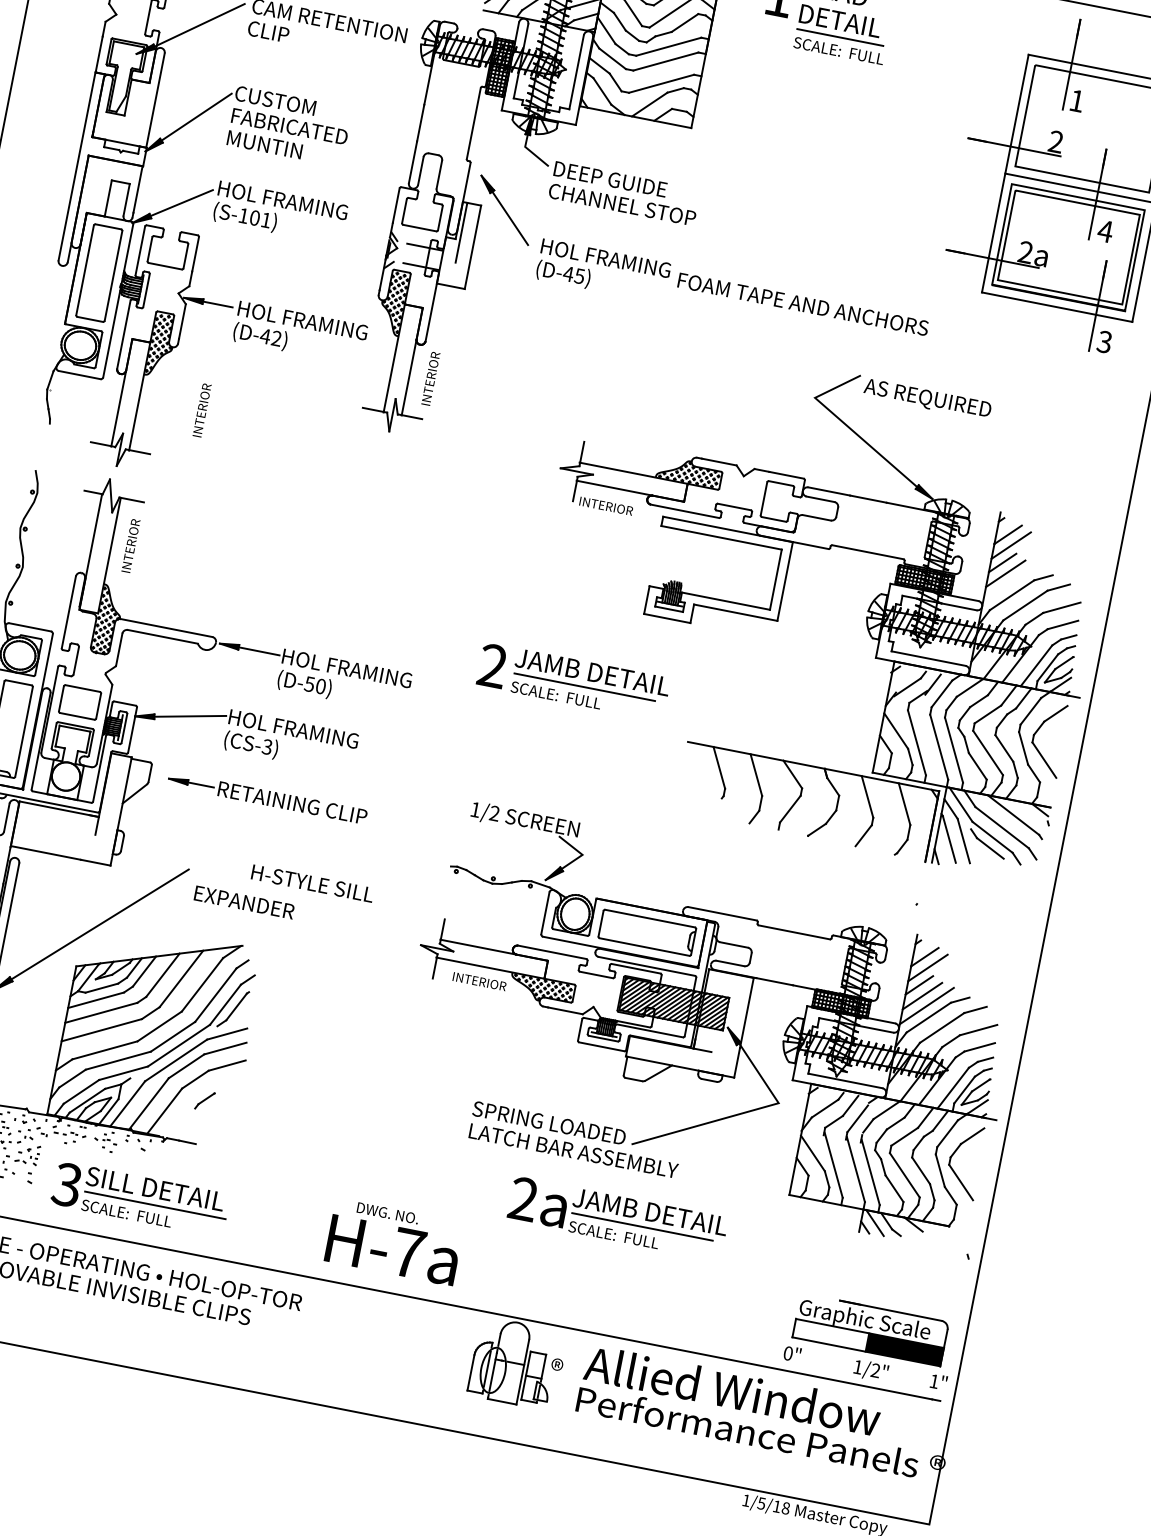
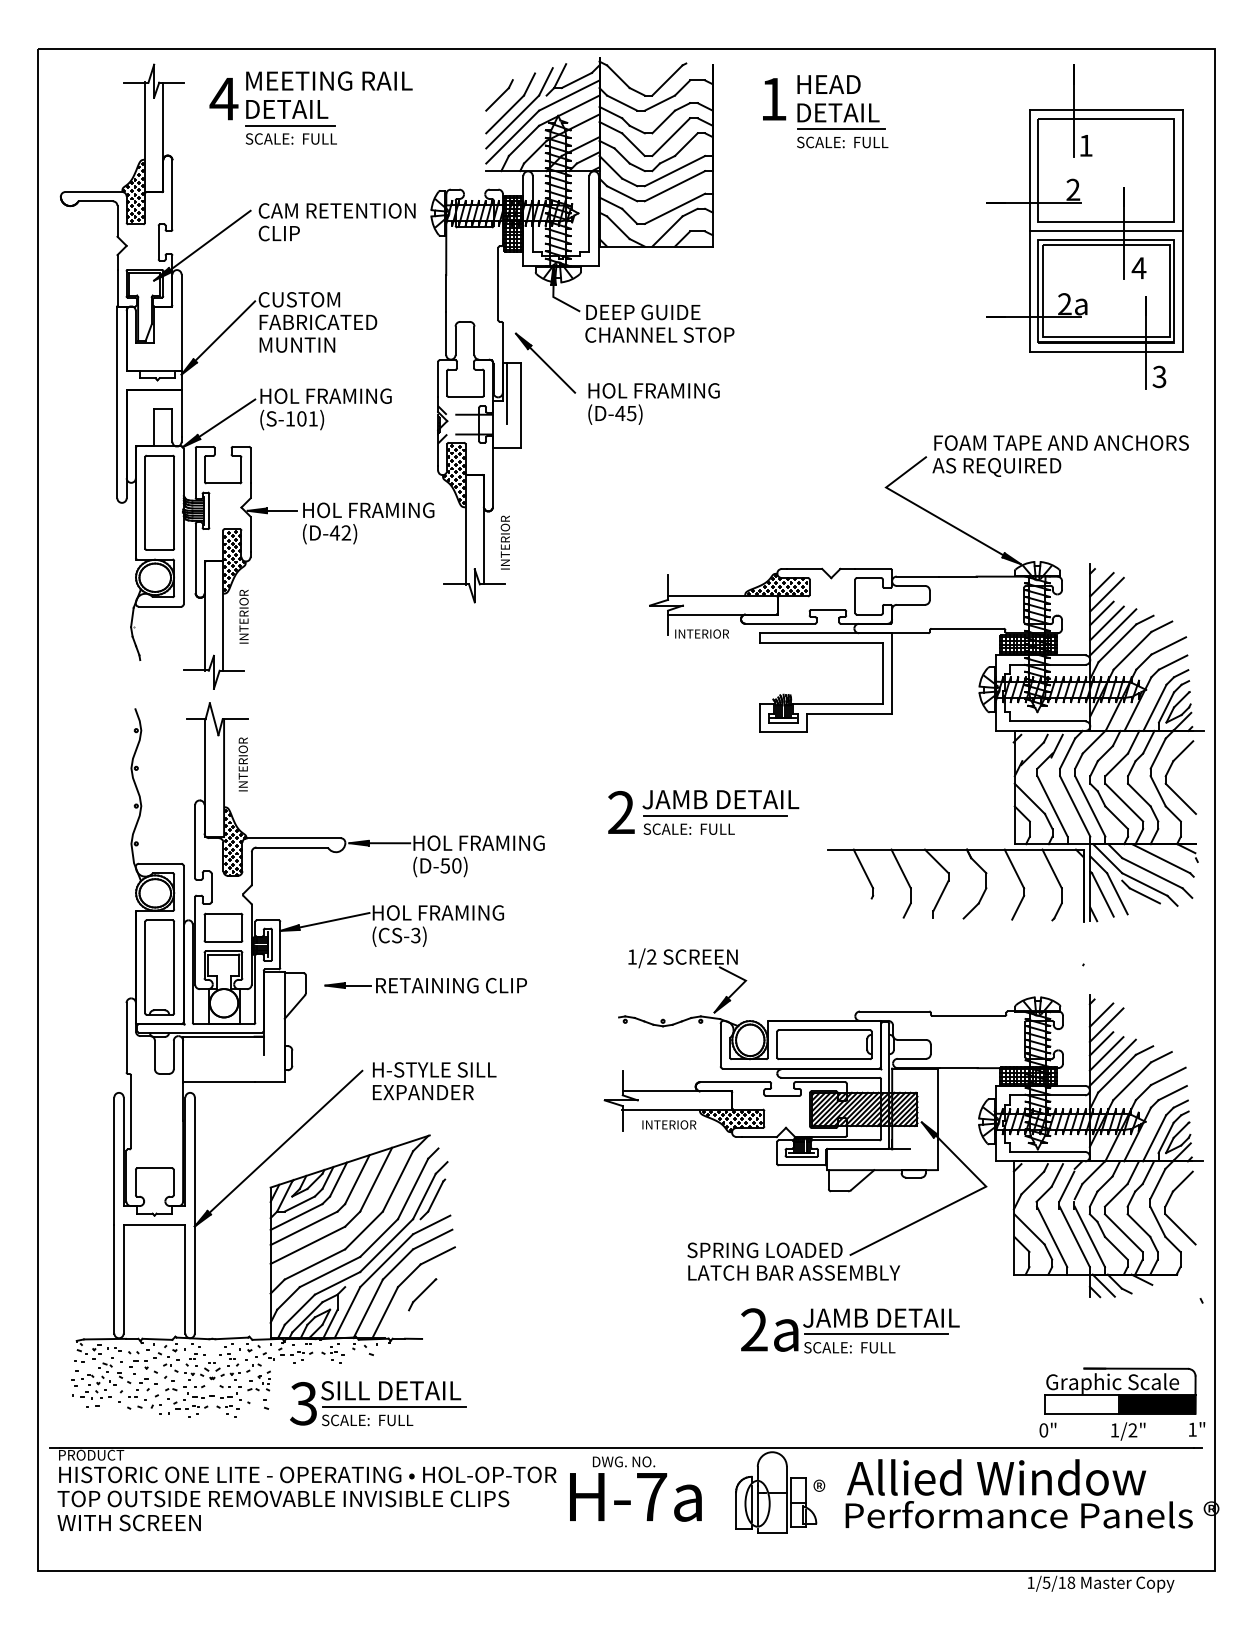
text: (803, 303) -> (1061, 442), moved
text: (201, 410) -> (243, 616), moved
line: (1010, 583) -> (1113, 632), added
text: (312, 883) -> (434, 1069), moved
part: (204, 1100) -> (422, 1294), size x1.67
text: (394, 1241) -> (635, 1488), moved

